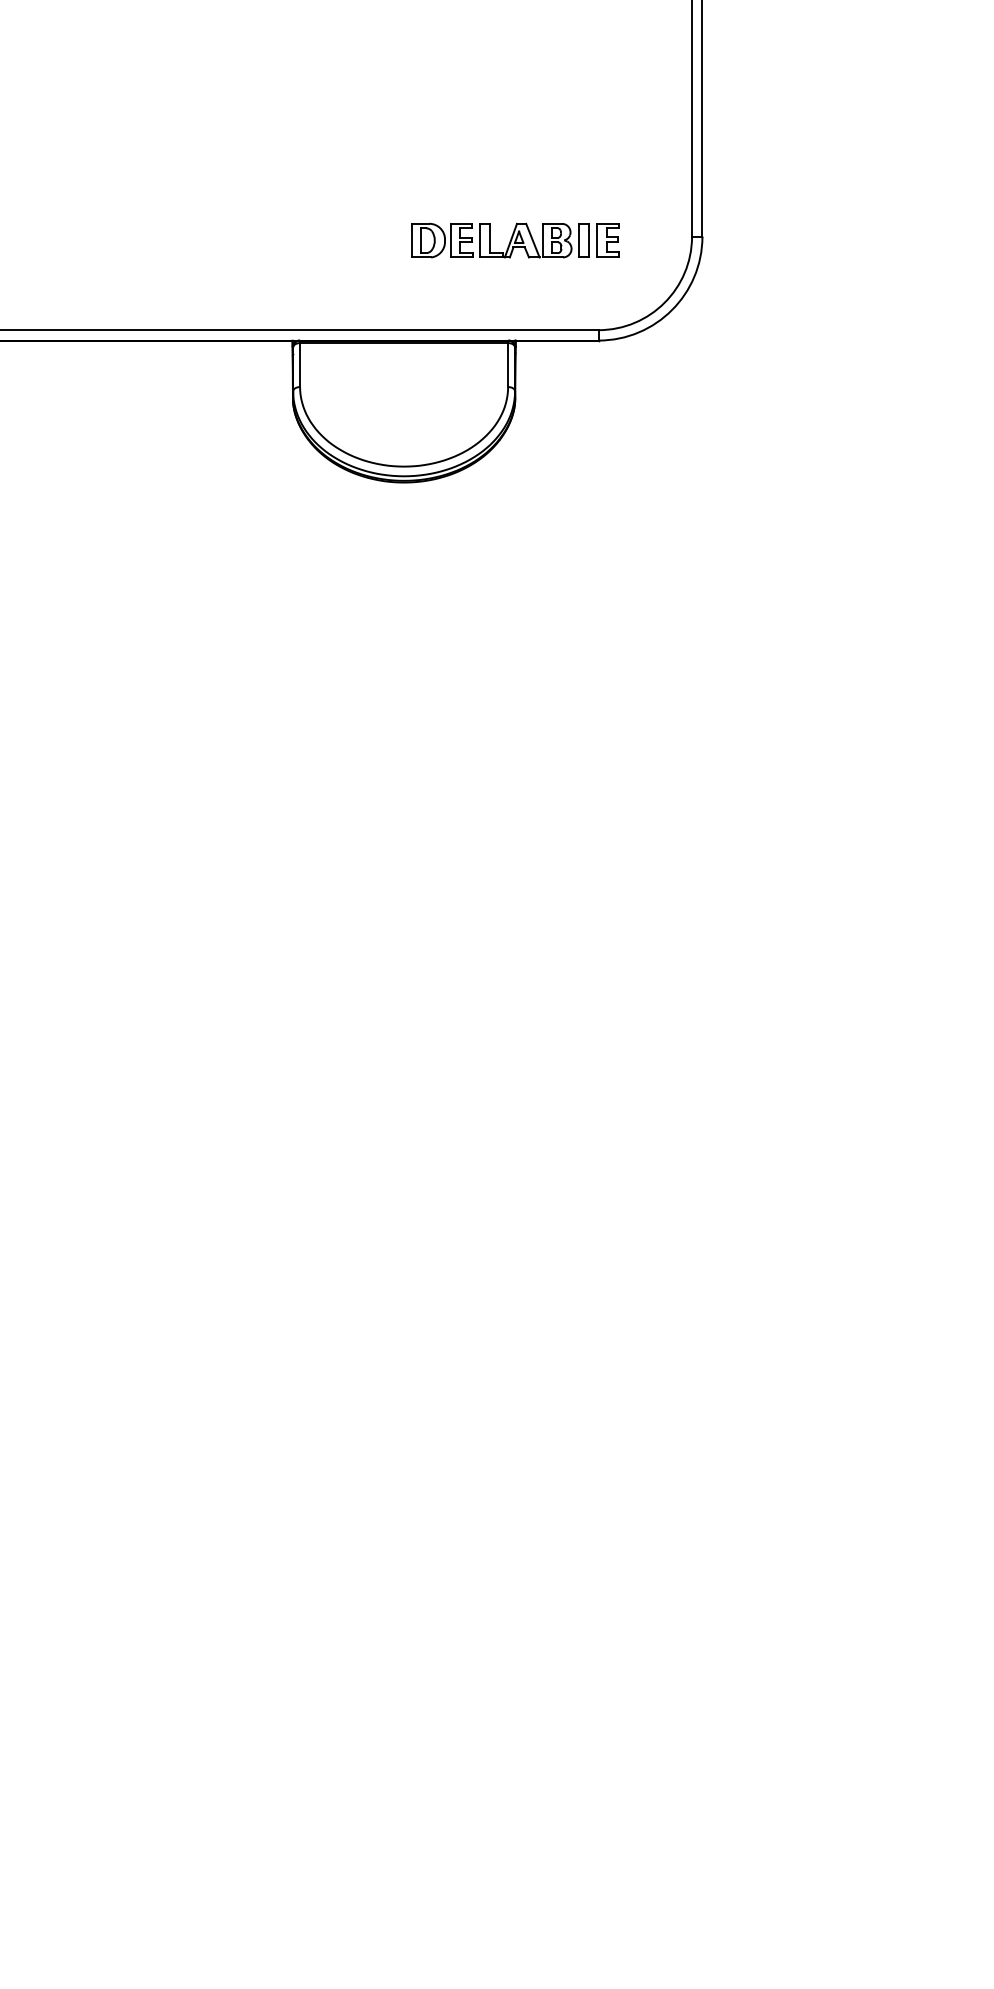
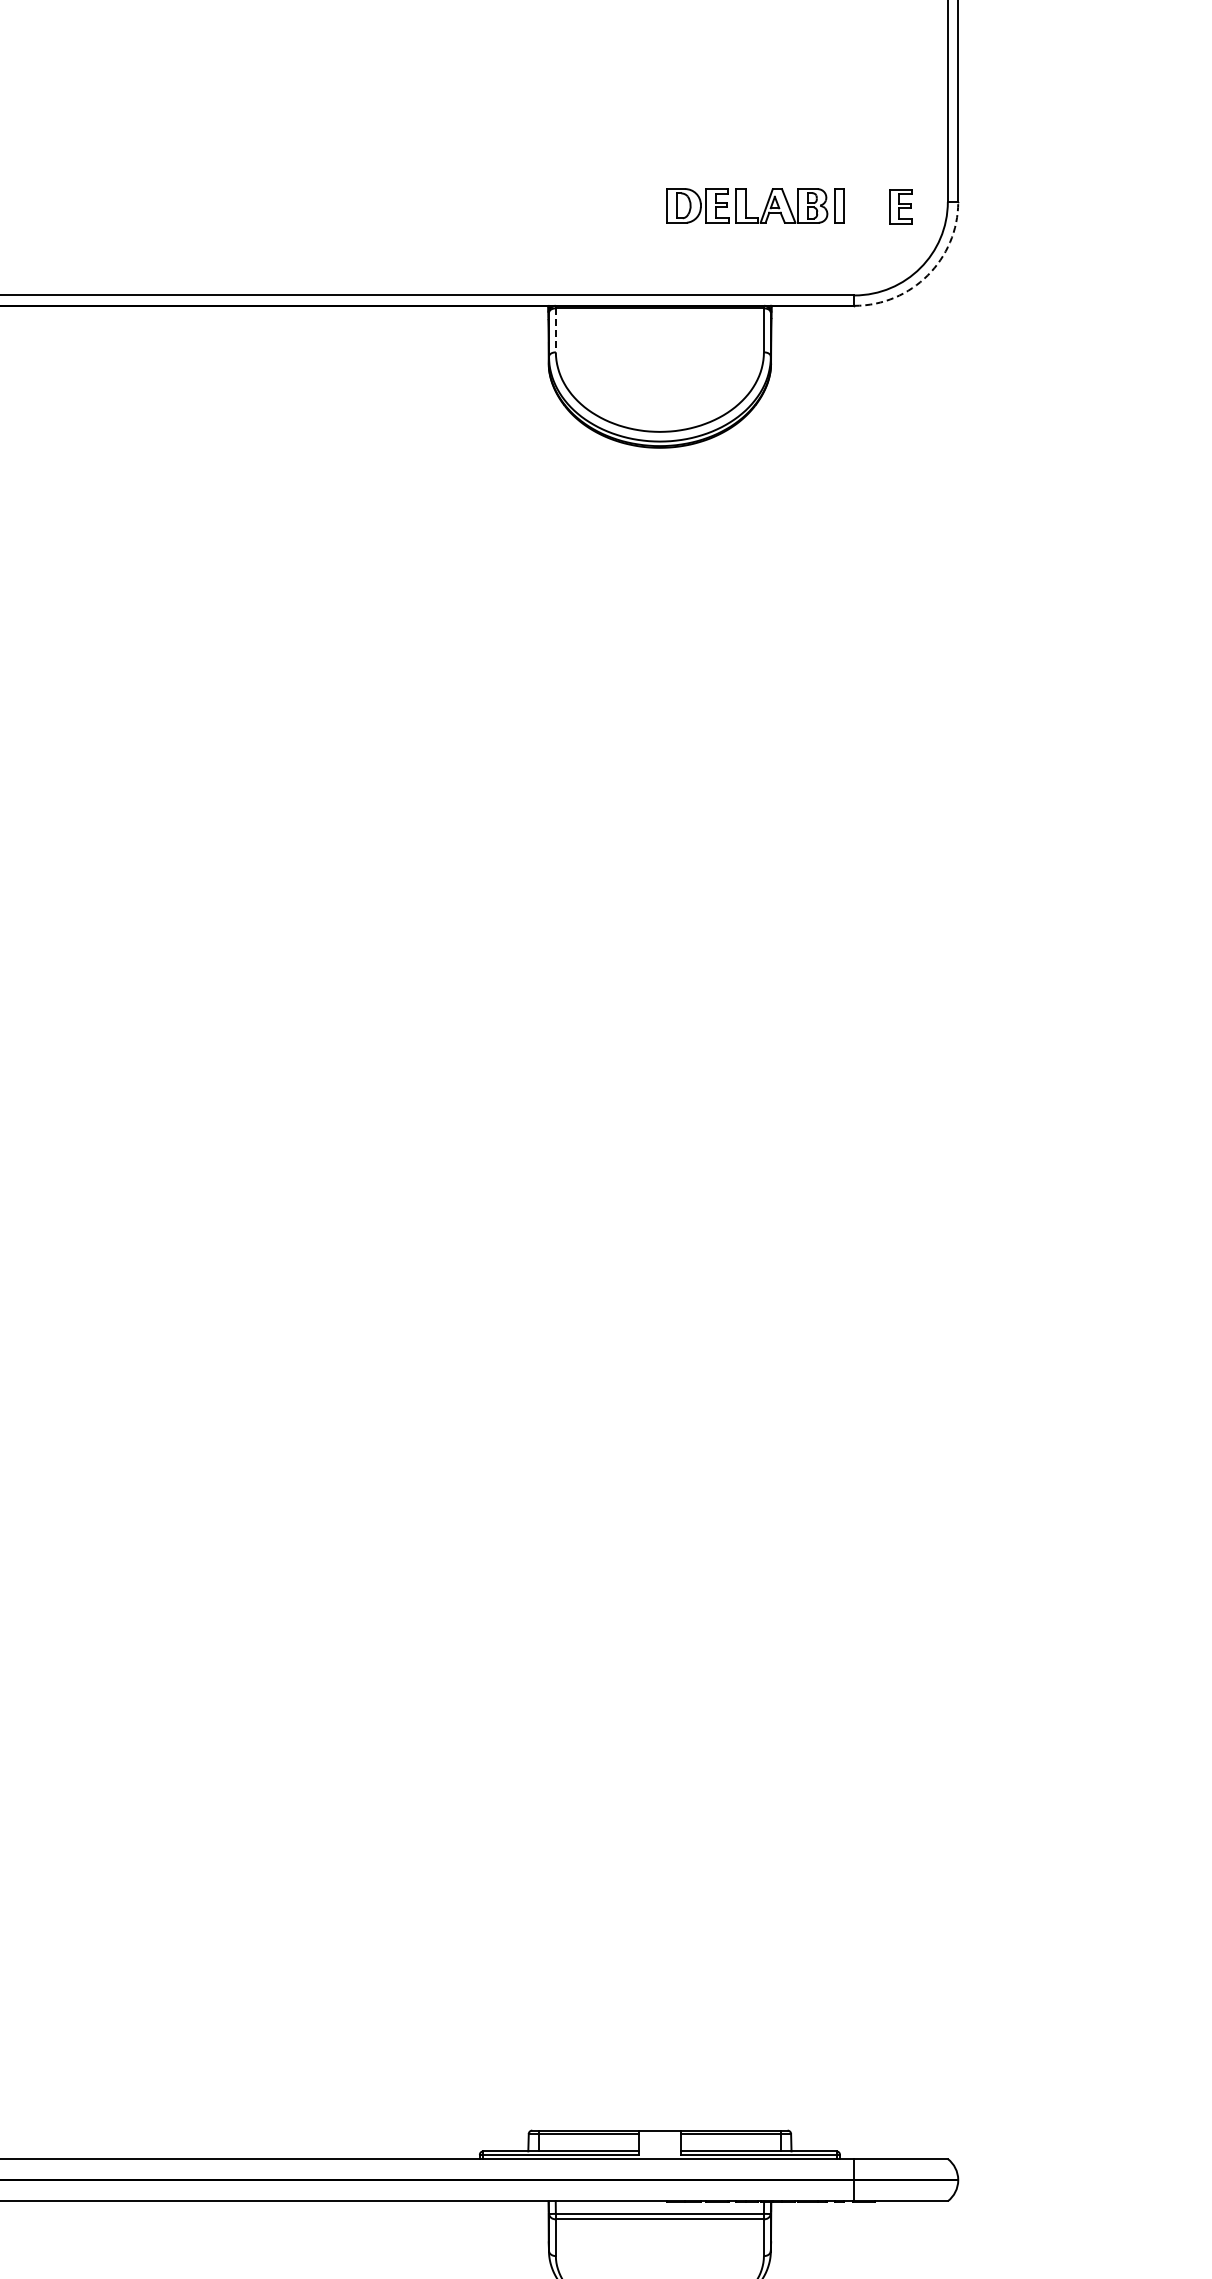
part: (607, 240) -> (900, 206), moved
arc: (671, 310) -> (927, 275), solid -> dashed
line: (299, 365) -> (555, 330), solid -> dashed

